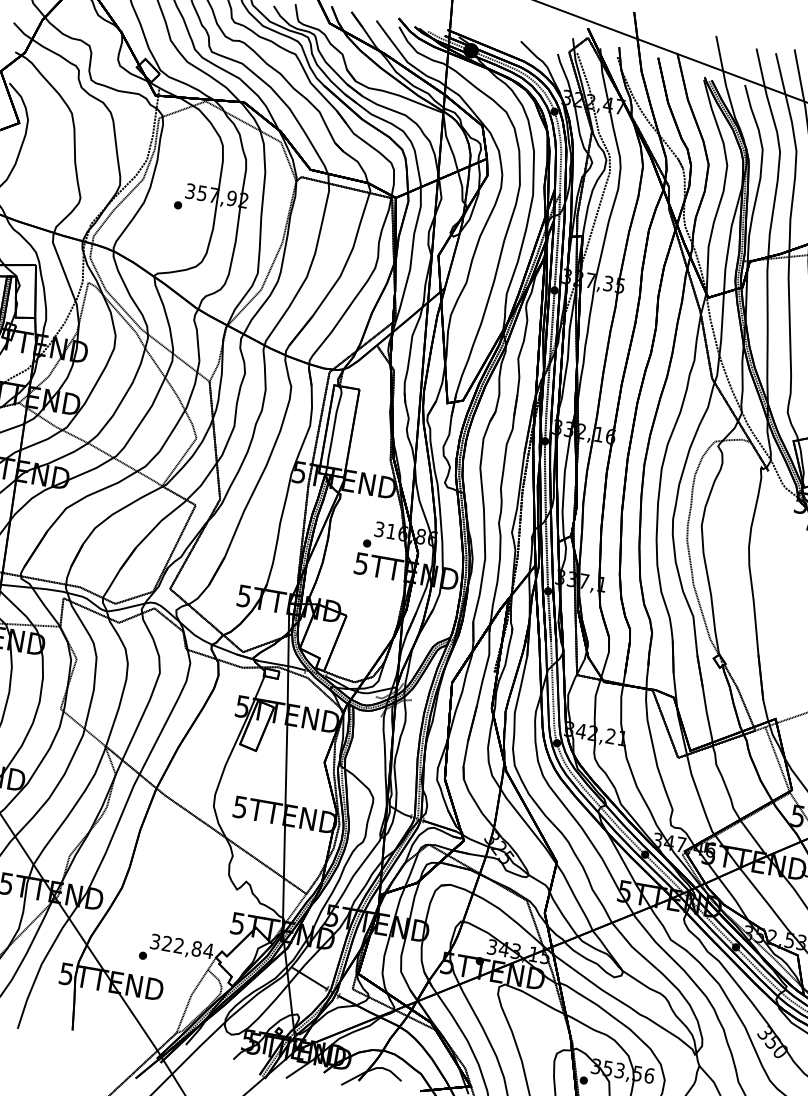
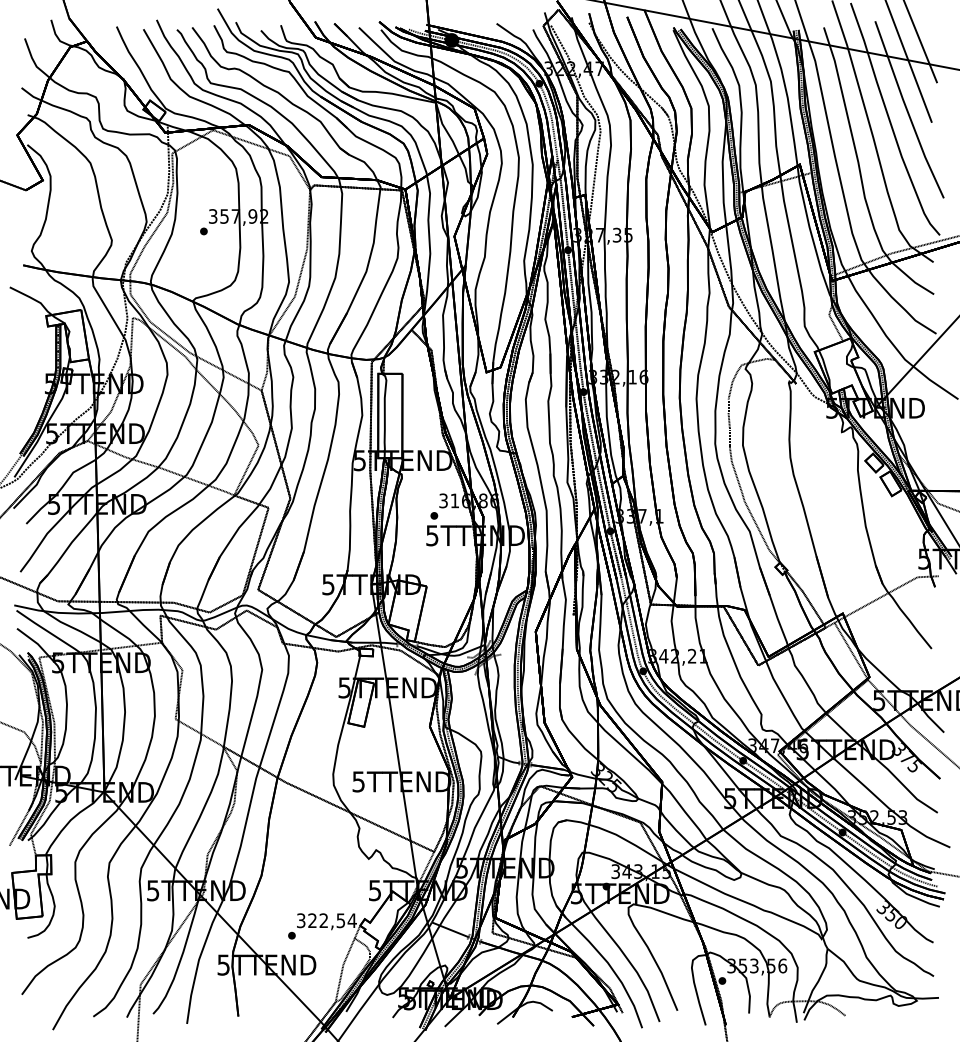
text: (196, 948) -> (340, 920), 322,84 -> 322,54

